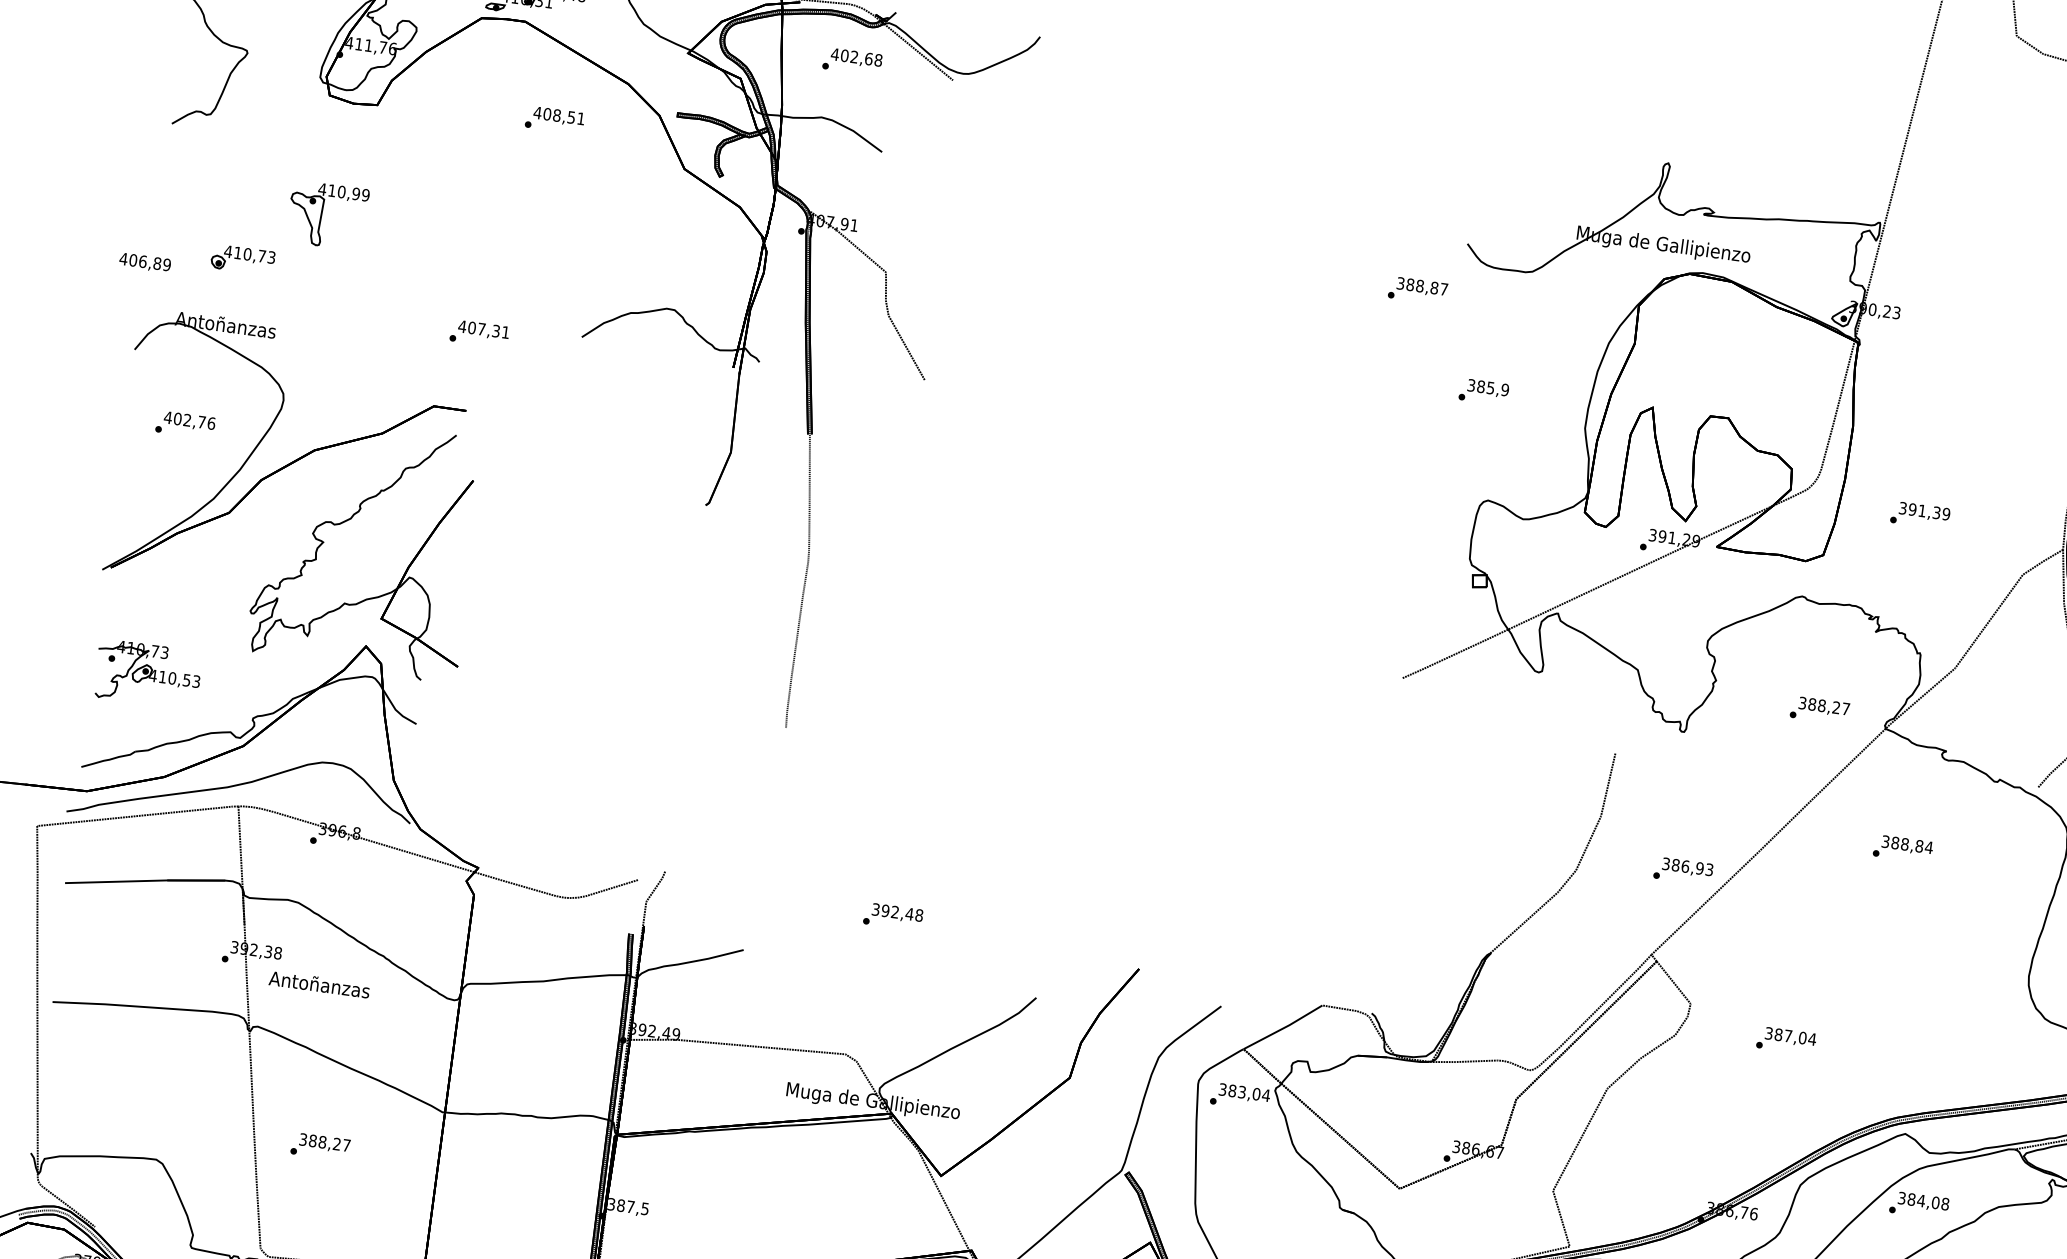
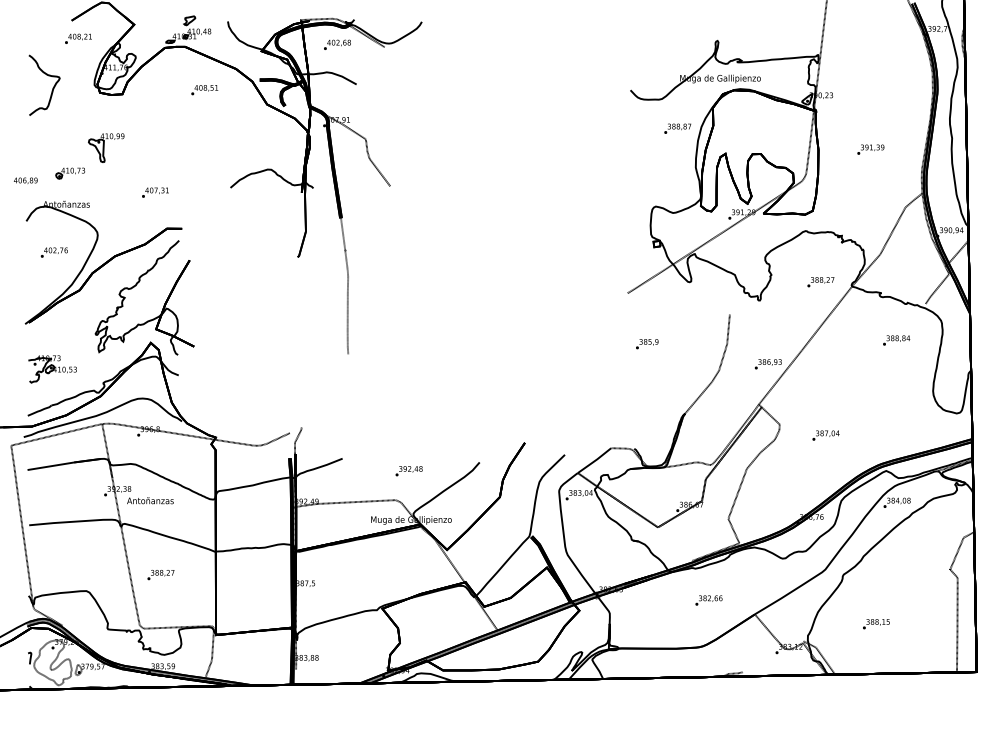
text: (1417, 289) -> (677, 128), moved
text: (479, 333) -> (155, 192), moved
text: (1484, 392) -> (647, 344), moved
text: (1919, 515) -> (870, 149), moved
text: (1902, 848) -> (896, 340), moved
text: (891, 917) -> (408, 471), moved

